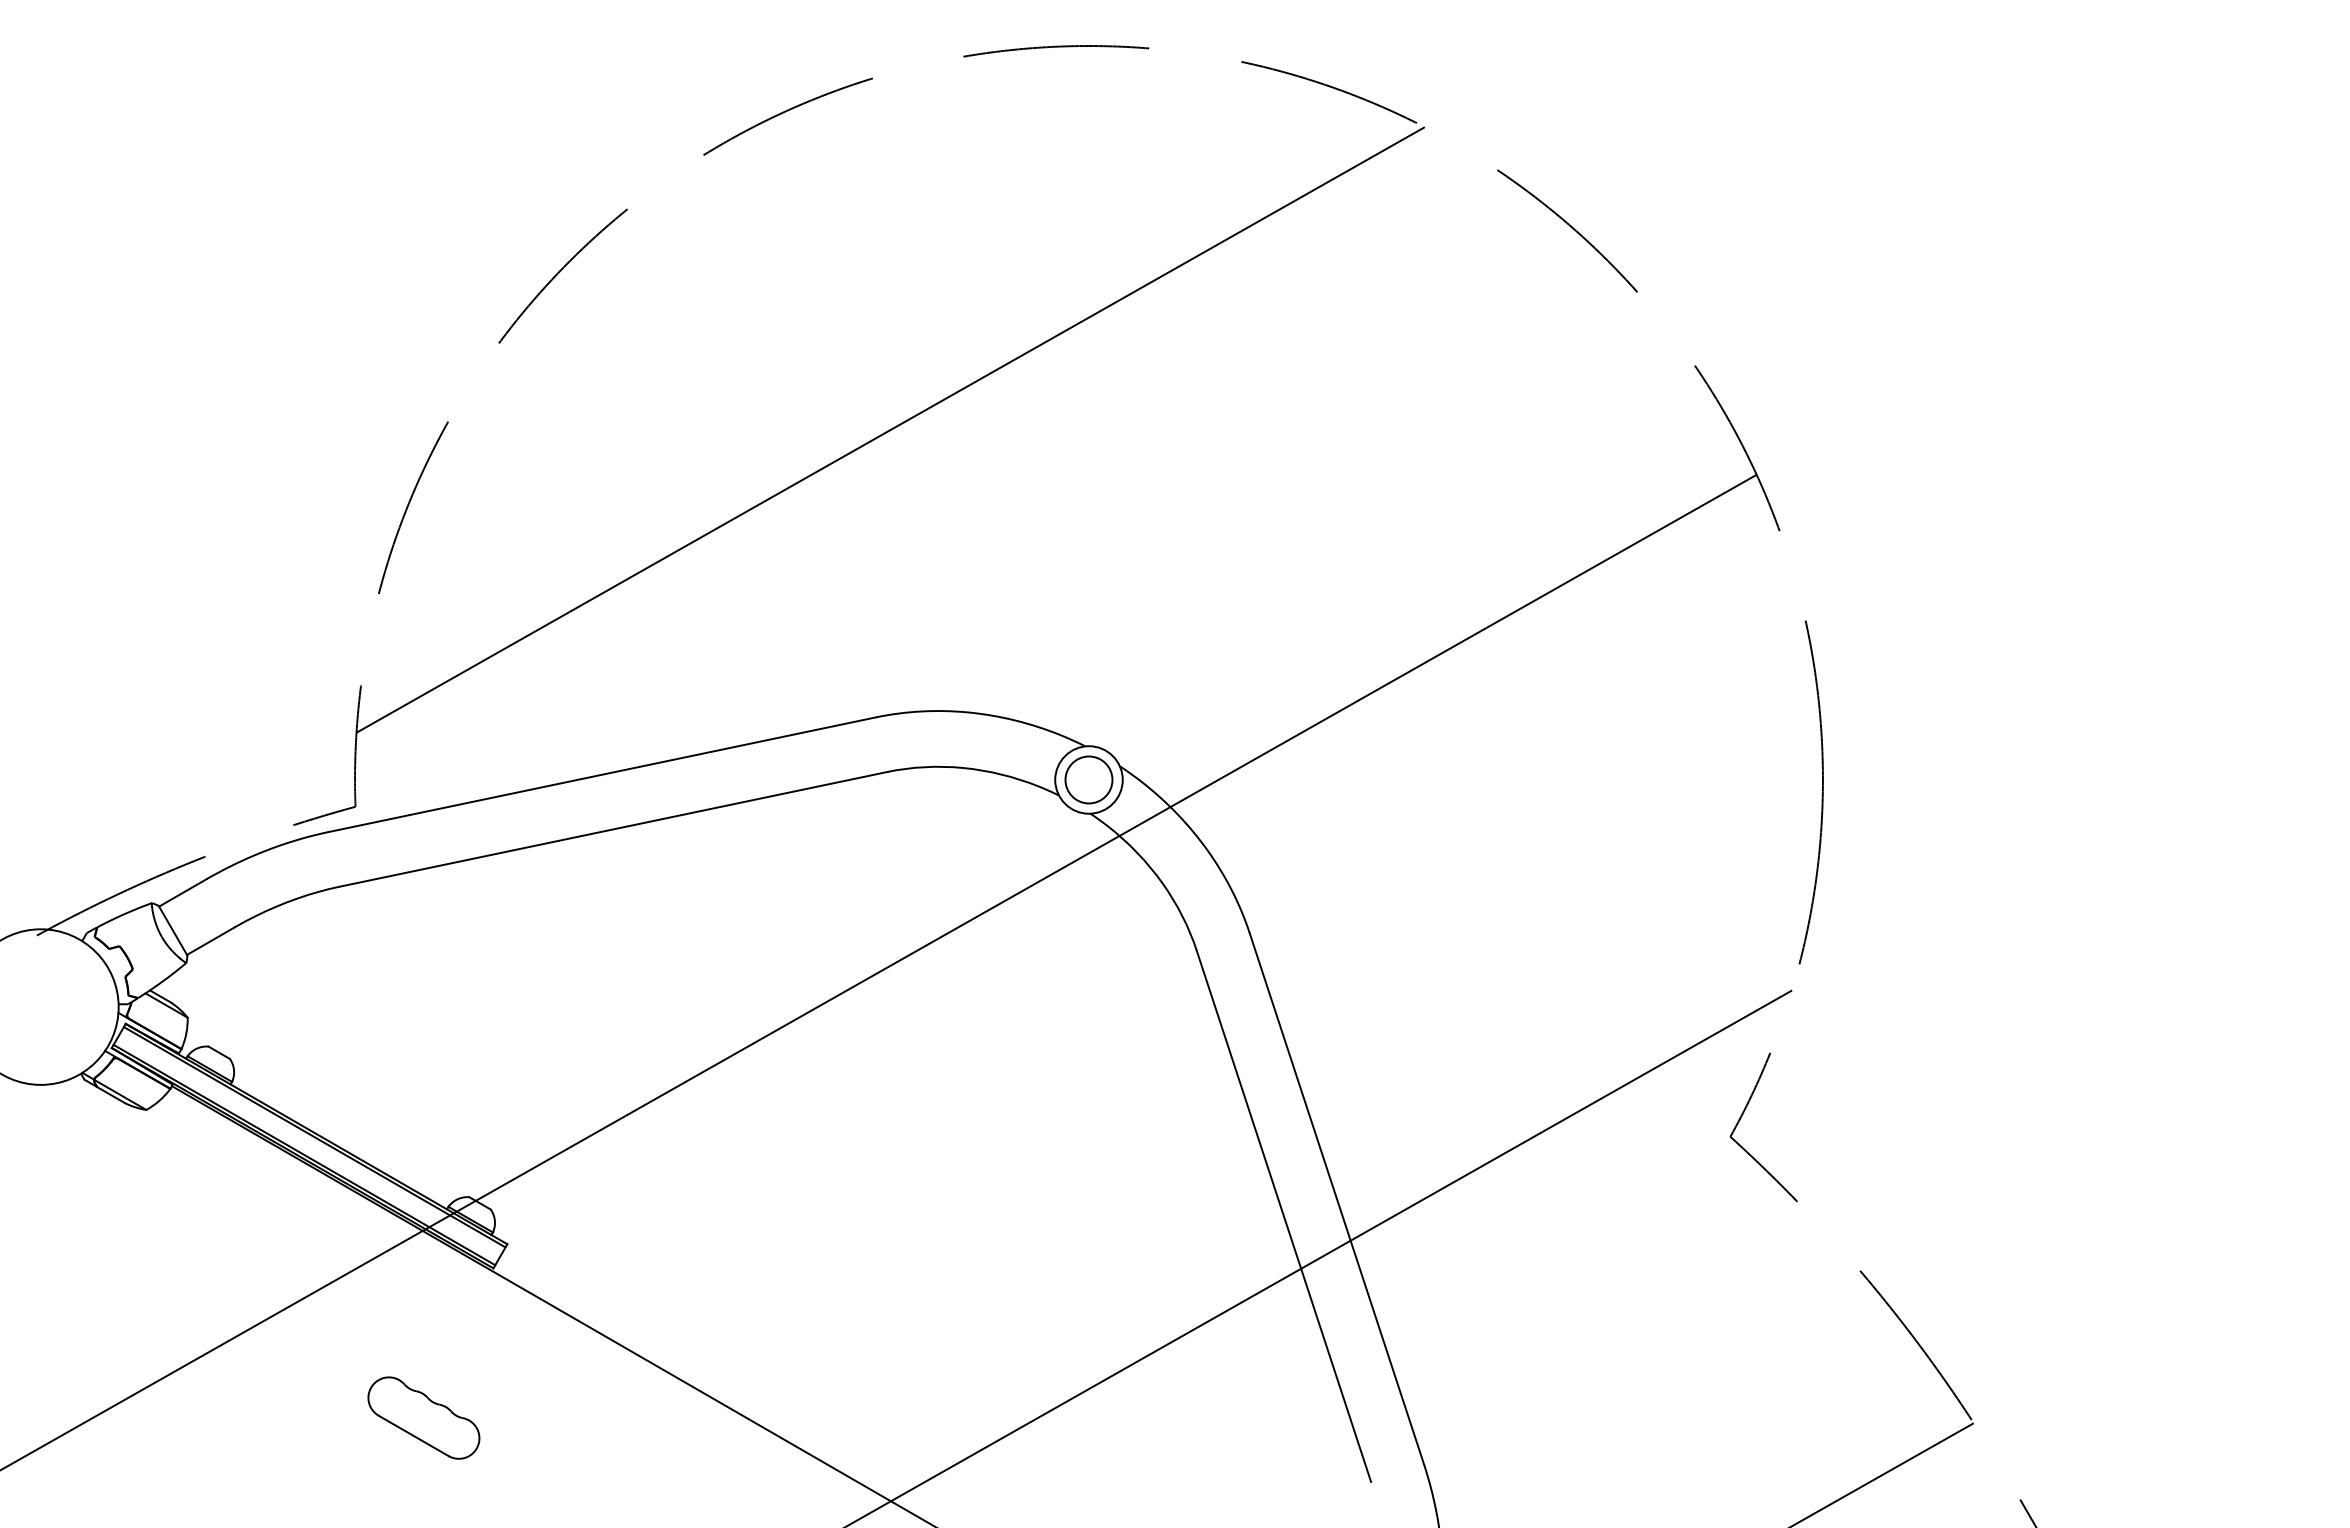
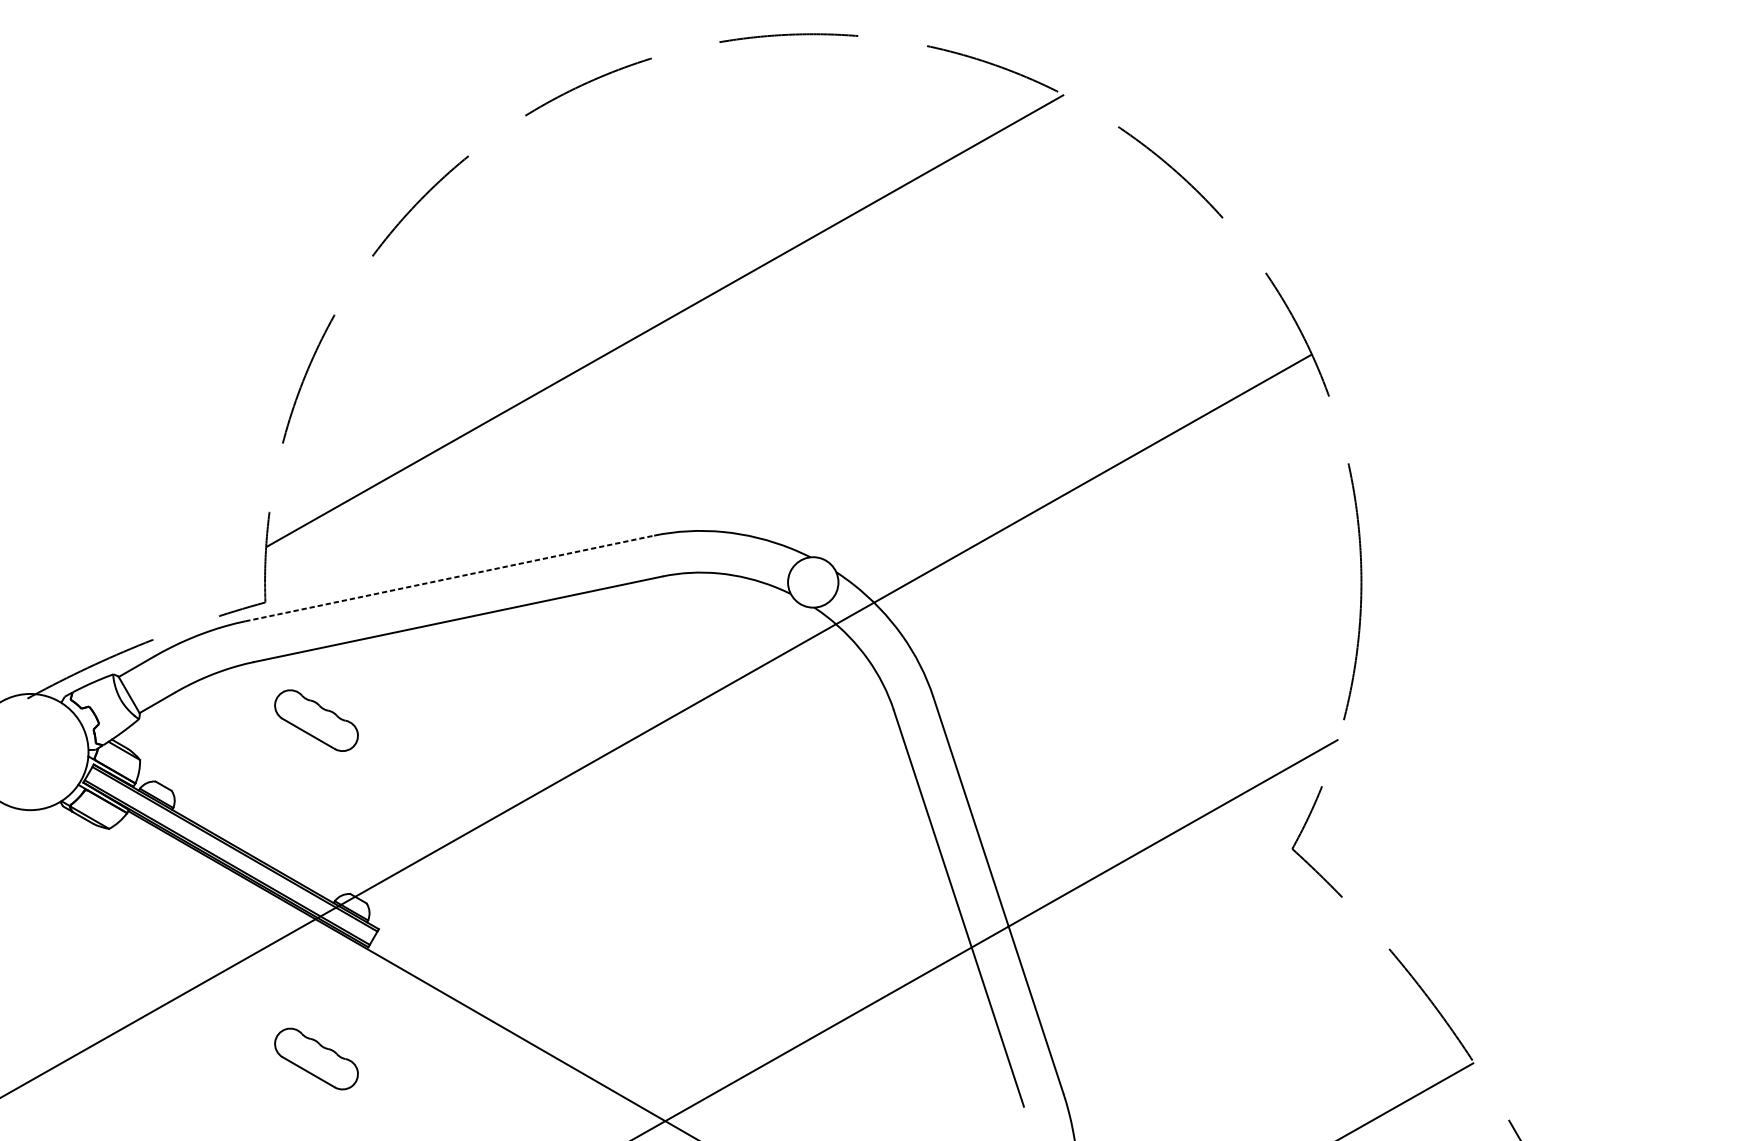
line: (602, 774) -> (449, 578), solid -> dashed
circle: (1088, 779) -> (812, 582), removed
part: (423, 964) -> (316, 720), added

